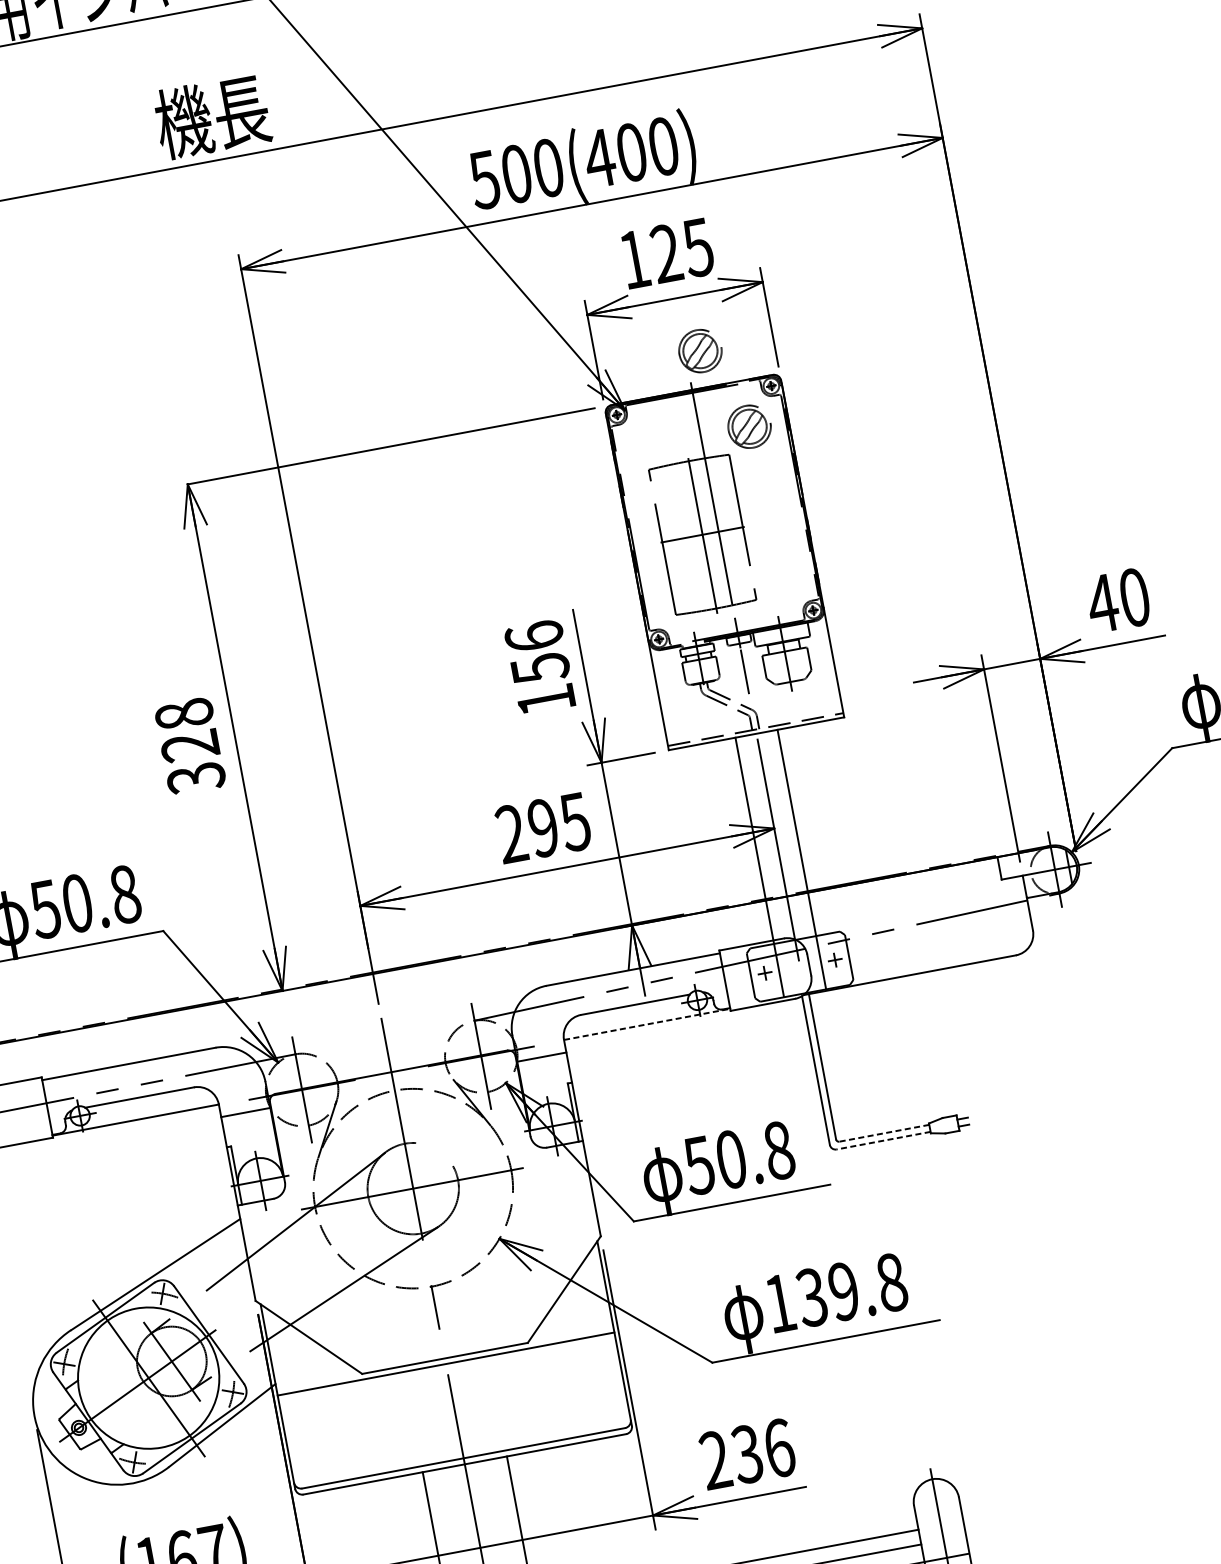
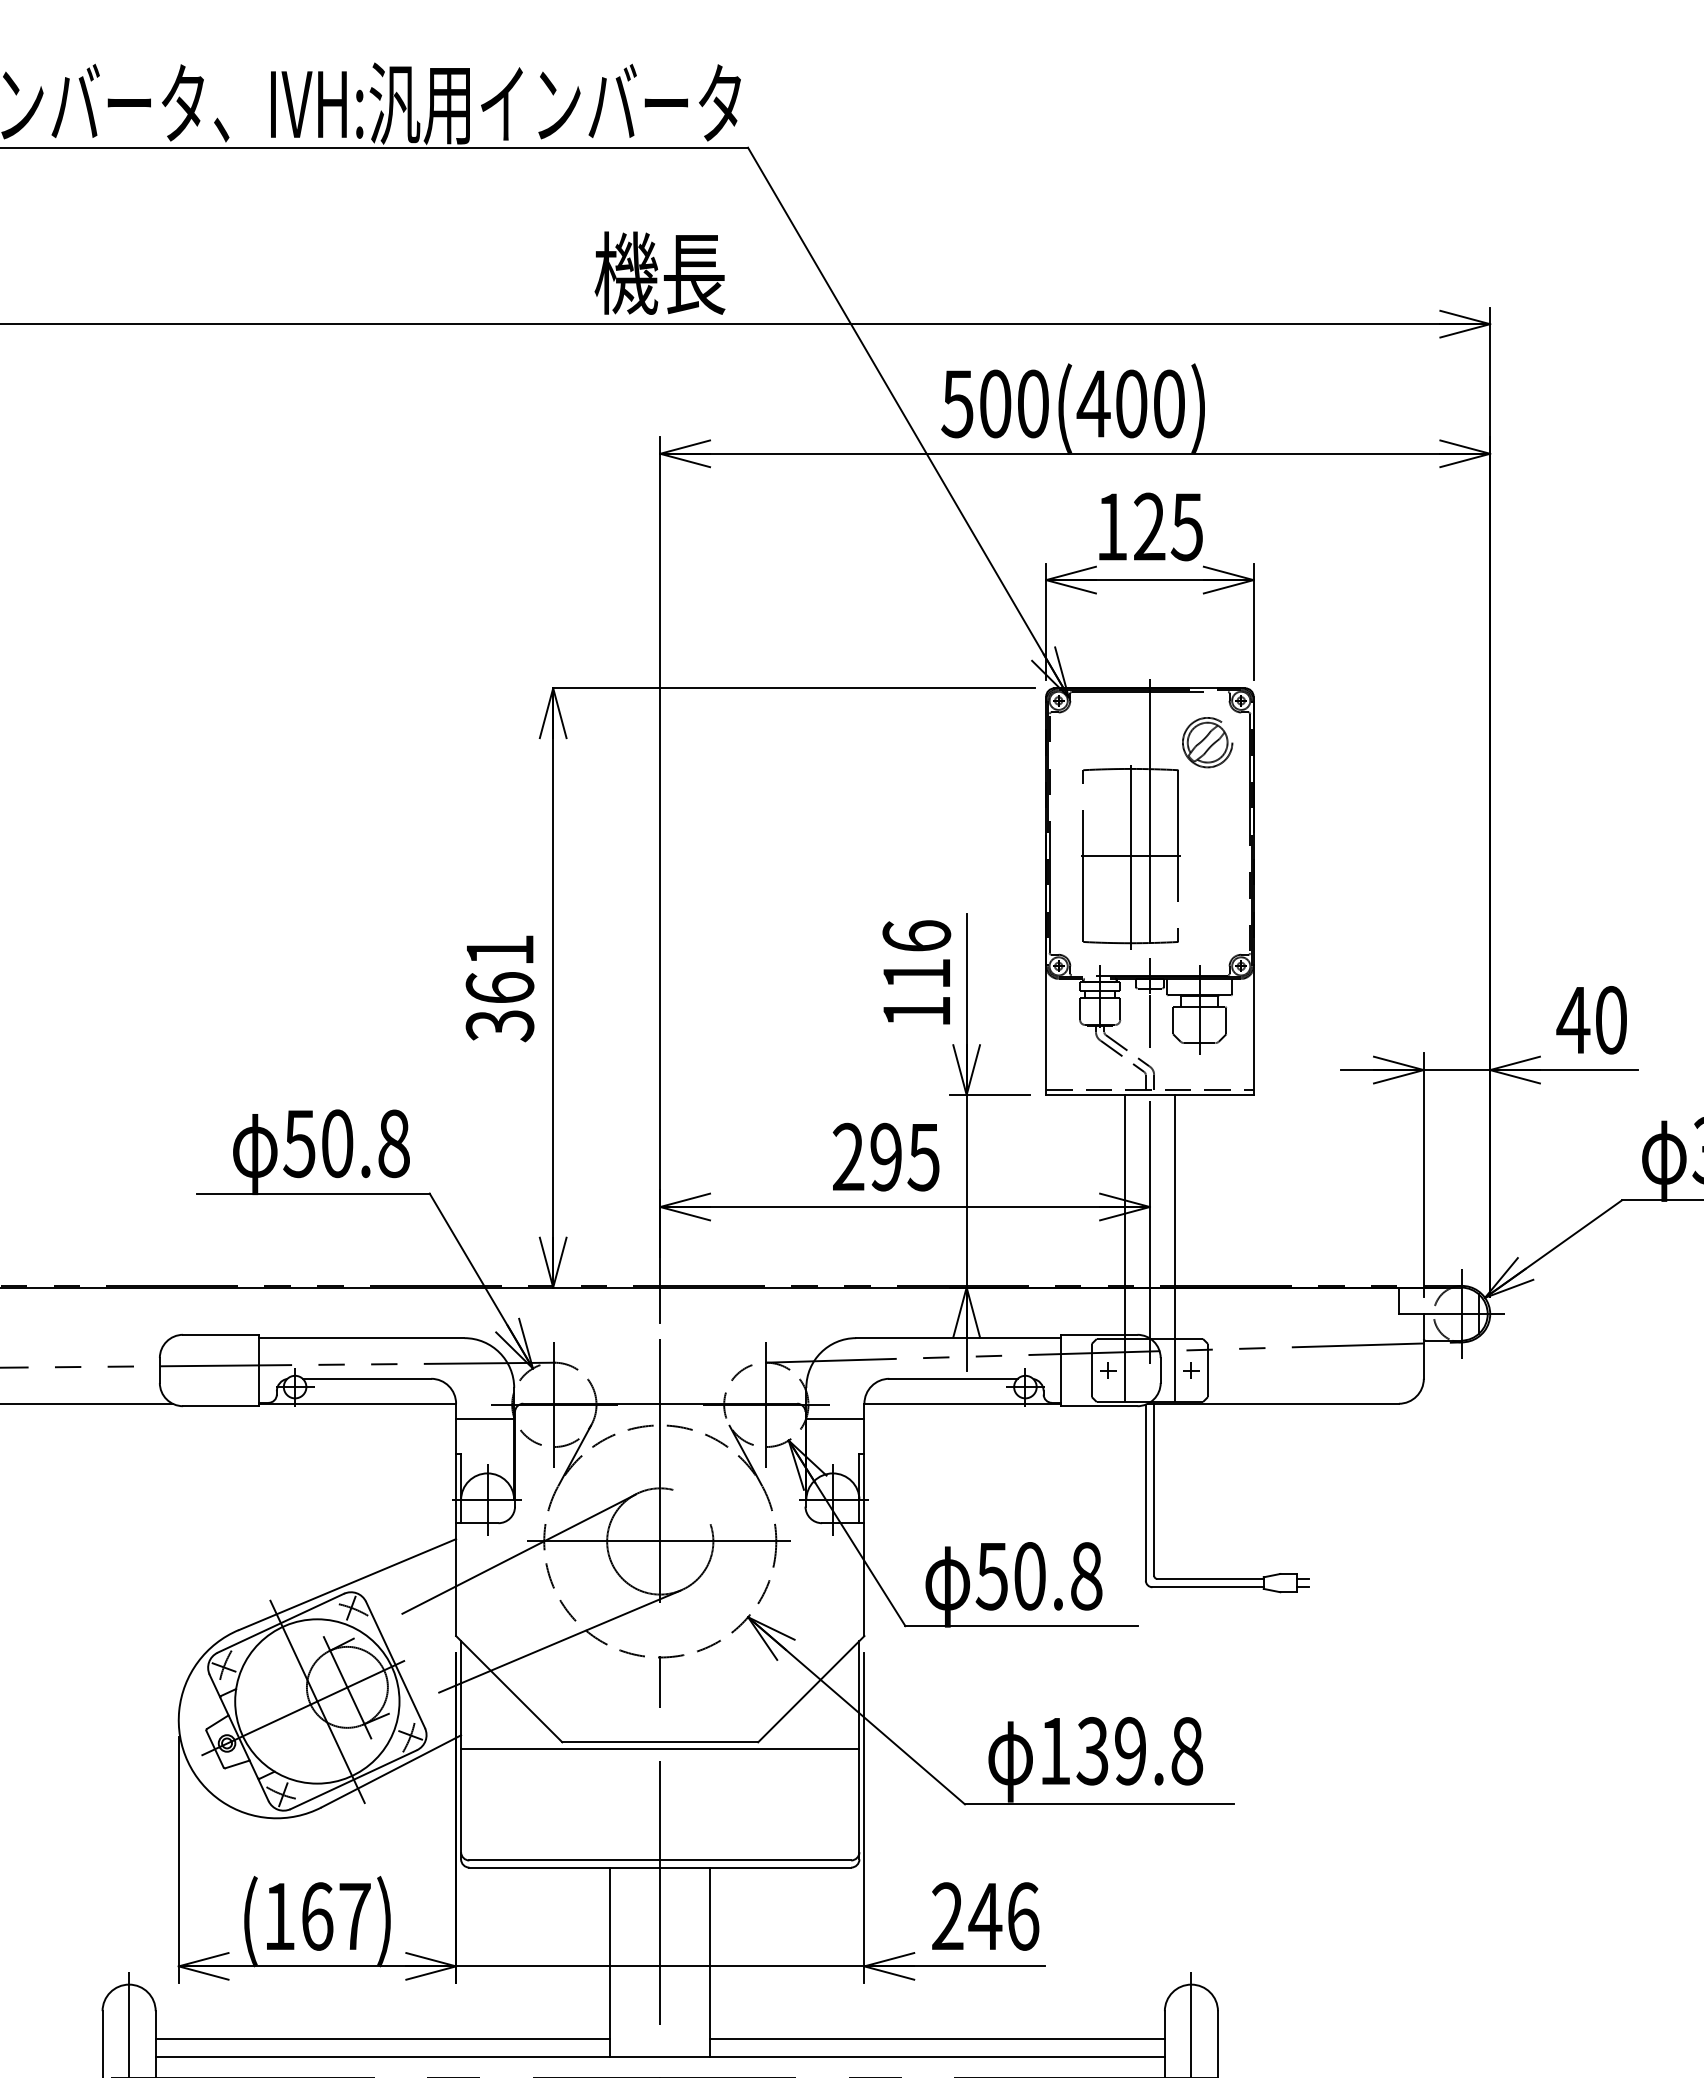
part: (700, 351) -> (1167, 645), removed
text: (540, 668) -> (917, 974), 156 -> 116
text: (186, 729) -> (499, 968), 328 -> 361
line: (647, 1024) -> (963, 1403), dashed -> solid
line: (884, 1132) -> (1210, 1578), dashed -> solid
line: (883, 1140) -> (1208, 1587), dashed -> solid
text: (747, 1454) -> (985, 1916), 236 -> 246

